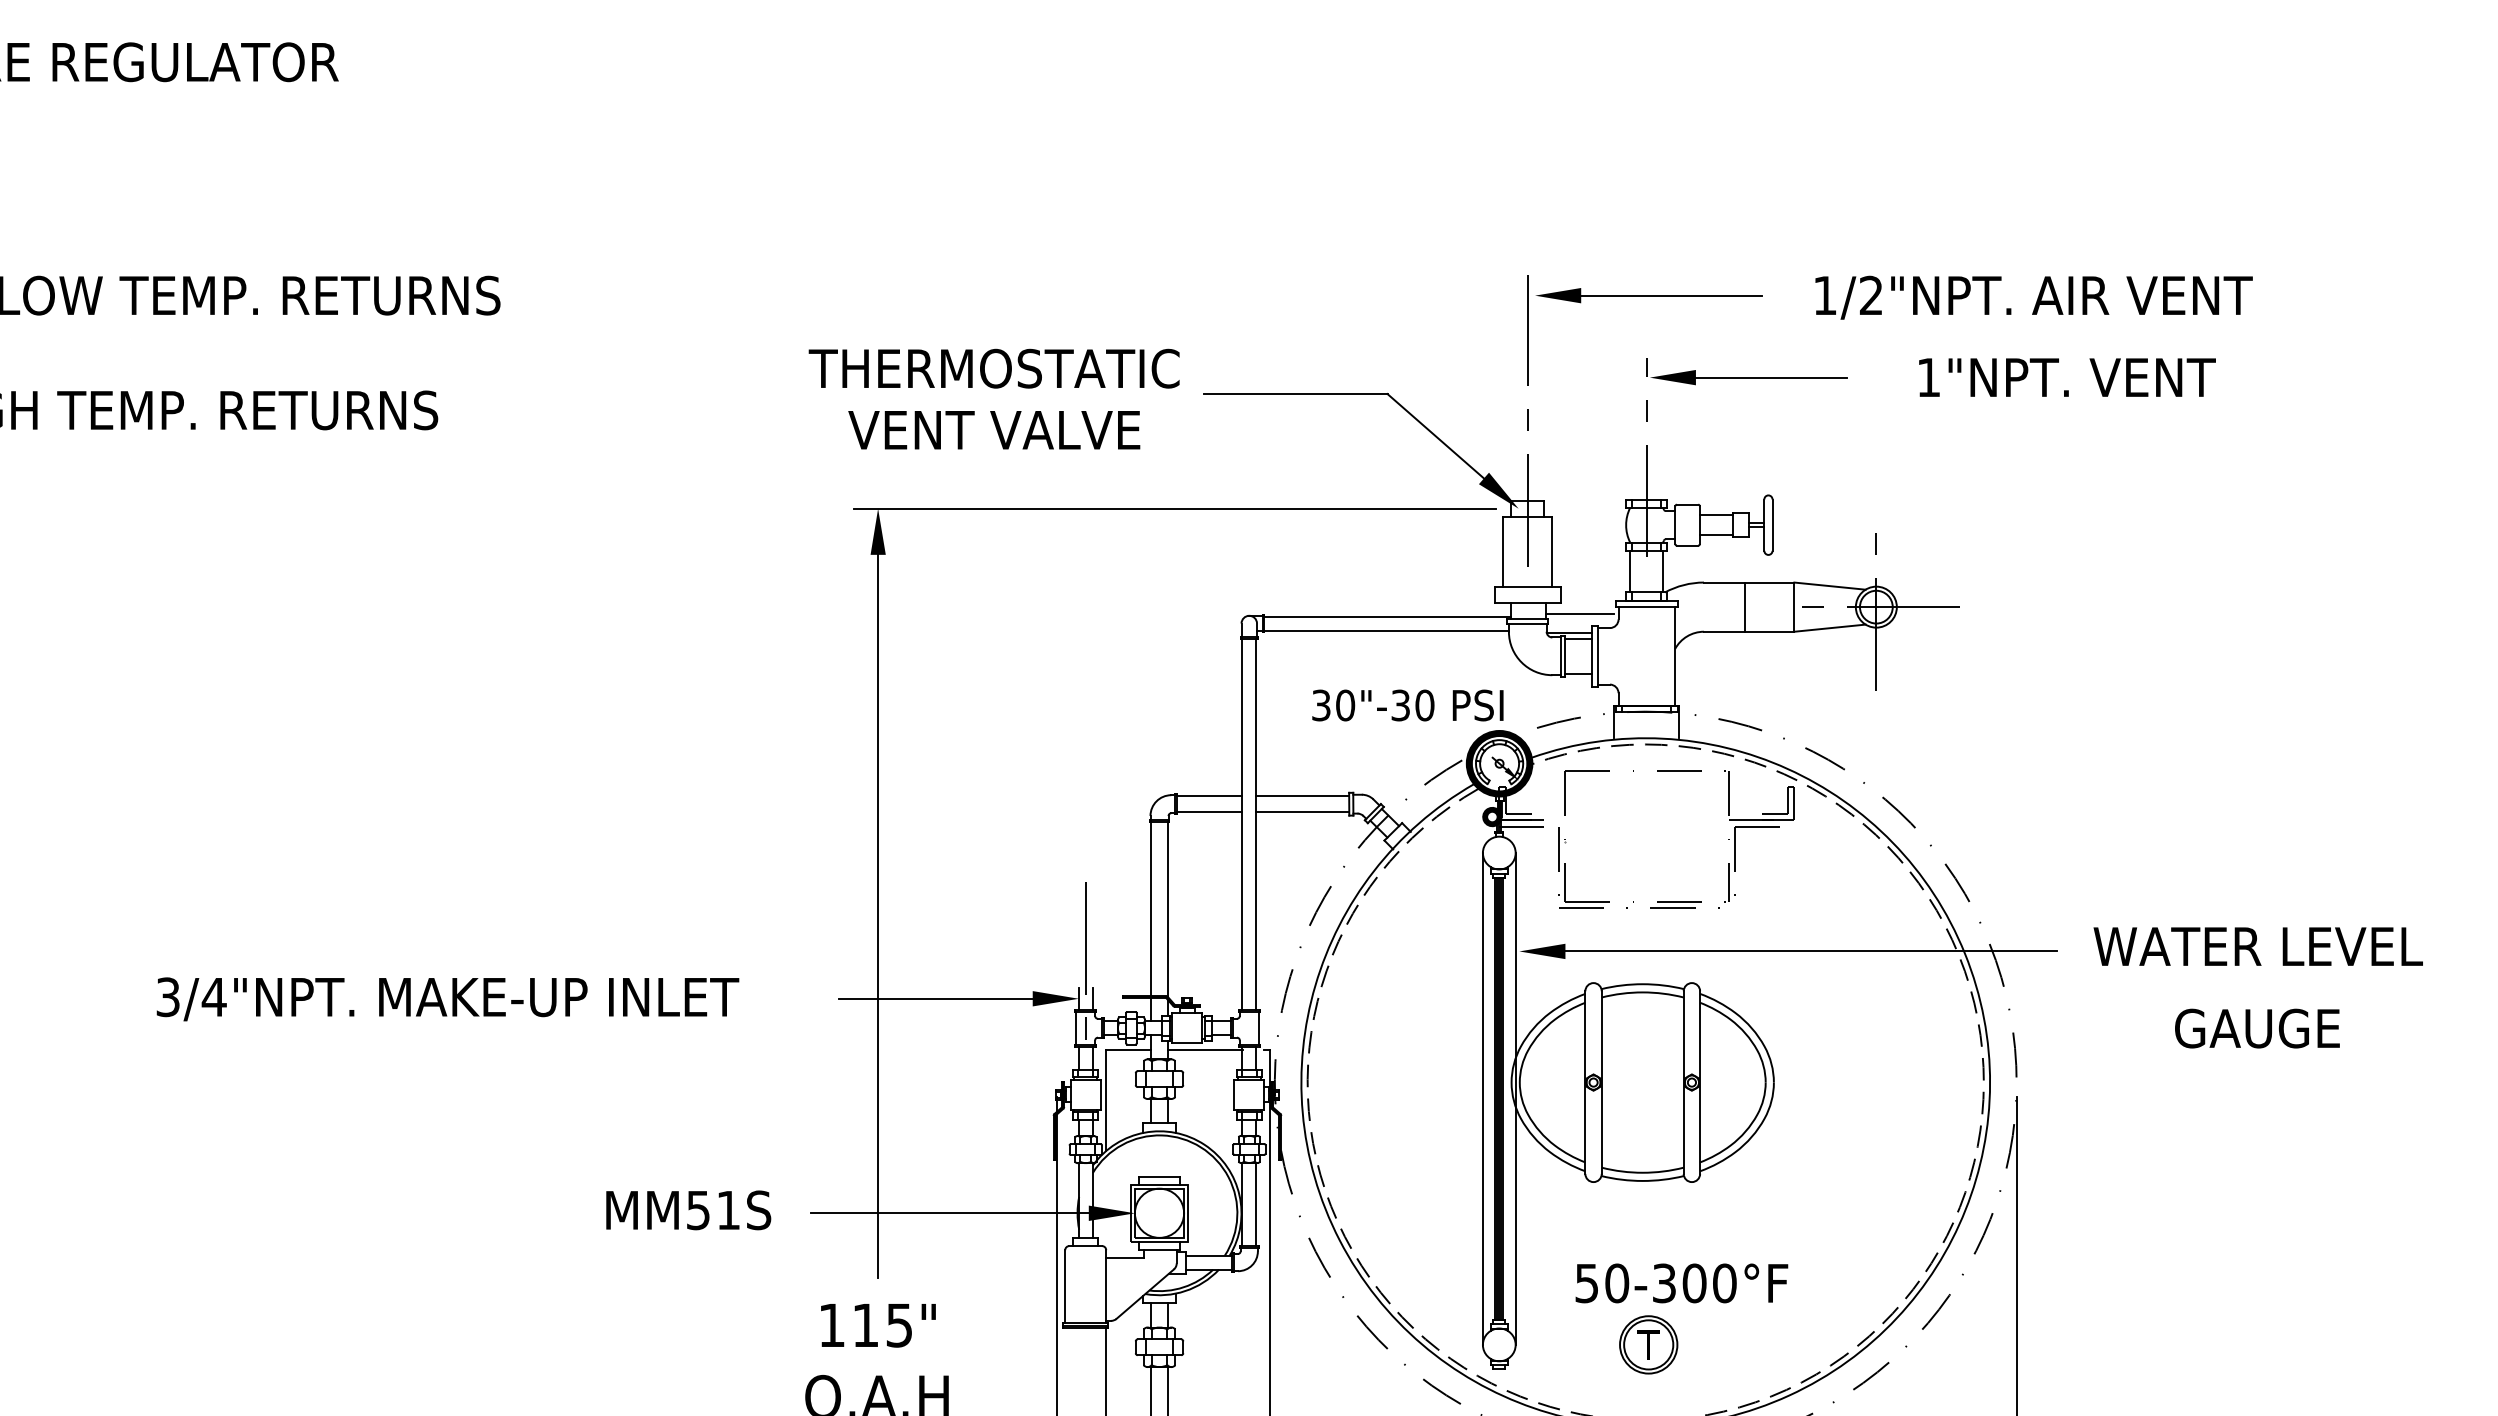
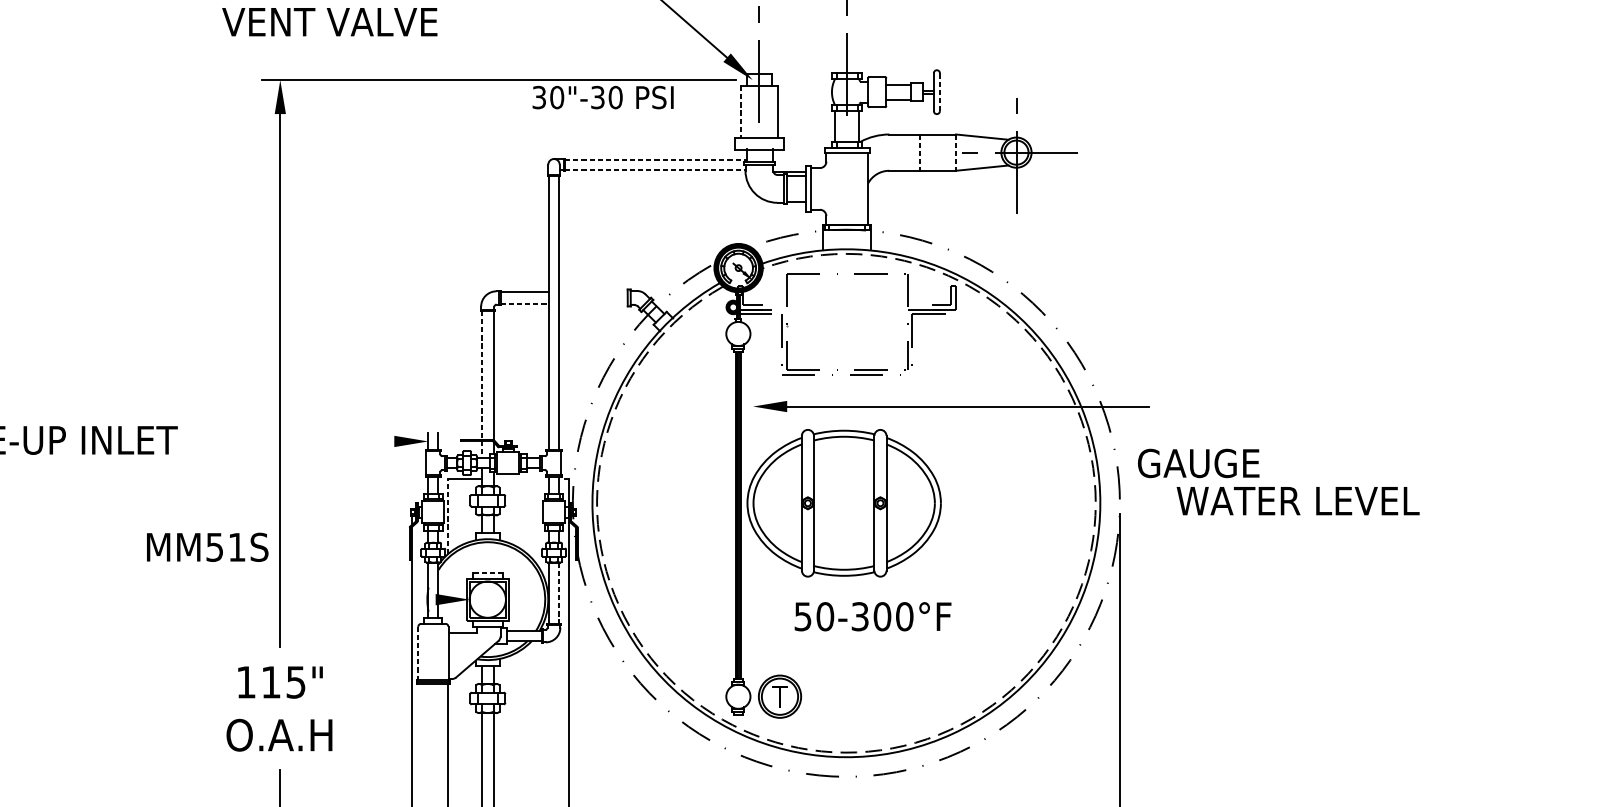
text: (994, 430) -> (329, 22), moved
line: (1772, 525) -> (939, 92), solid -> dashed
line: (1503, 551) -> (741, 111), solid -> dashed
line: (1745, 607) -> (919, 152), solid -> dashed
line: (1794, 607) -> (956, 152), solid -> dashed
line: (1579, 613) -> (797, 157), removed
line: (1388, 616) -> (656, 159), solid -> dashed
line: (1387, 630) -> (655, 169), solid -> dashed
text: (1407, 705) -> (602, 97), moved
line: (1302, 796) -> (593, 292), removed
line: (1209, 812) -> (524, 304), solid -> dashed
line: (1302, 812) -> (593, 304), removed
line: (1151, 921) -> (481, 384), solid -> dashed
text: (2257, 946) -> (1297, 500), moved
line: (1085, 963) -> (433, 415), removed
line: (947, 998) -> (331, 441), removed
text: (2257, 1028) -> (1198, 463), moved
line: (1205, 1049) -> (521, 478), removed
line: (1482, 1098) -> (726, 515), removed
line: (1515, 1098) -> (750, 515), removed
line: (1105, 1100) -> (447, 516), solid -> dashed
line: (1158, 1176) -> (487, 572), solid -> dashed
line: (1256, 1204) -> (559, 593), solid -> dashed
text: (688, 1210) -> (207, 547), moved
line: (949, 1213) -> (332, 599), removed
text: (1681, 1283) -> (872, 616), moved
line: (1065, 1286) -> (418, 653), solid -> dashed
part: (1648, 1344) -> (779, 696), moved

